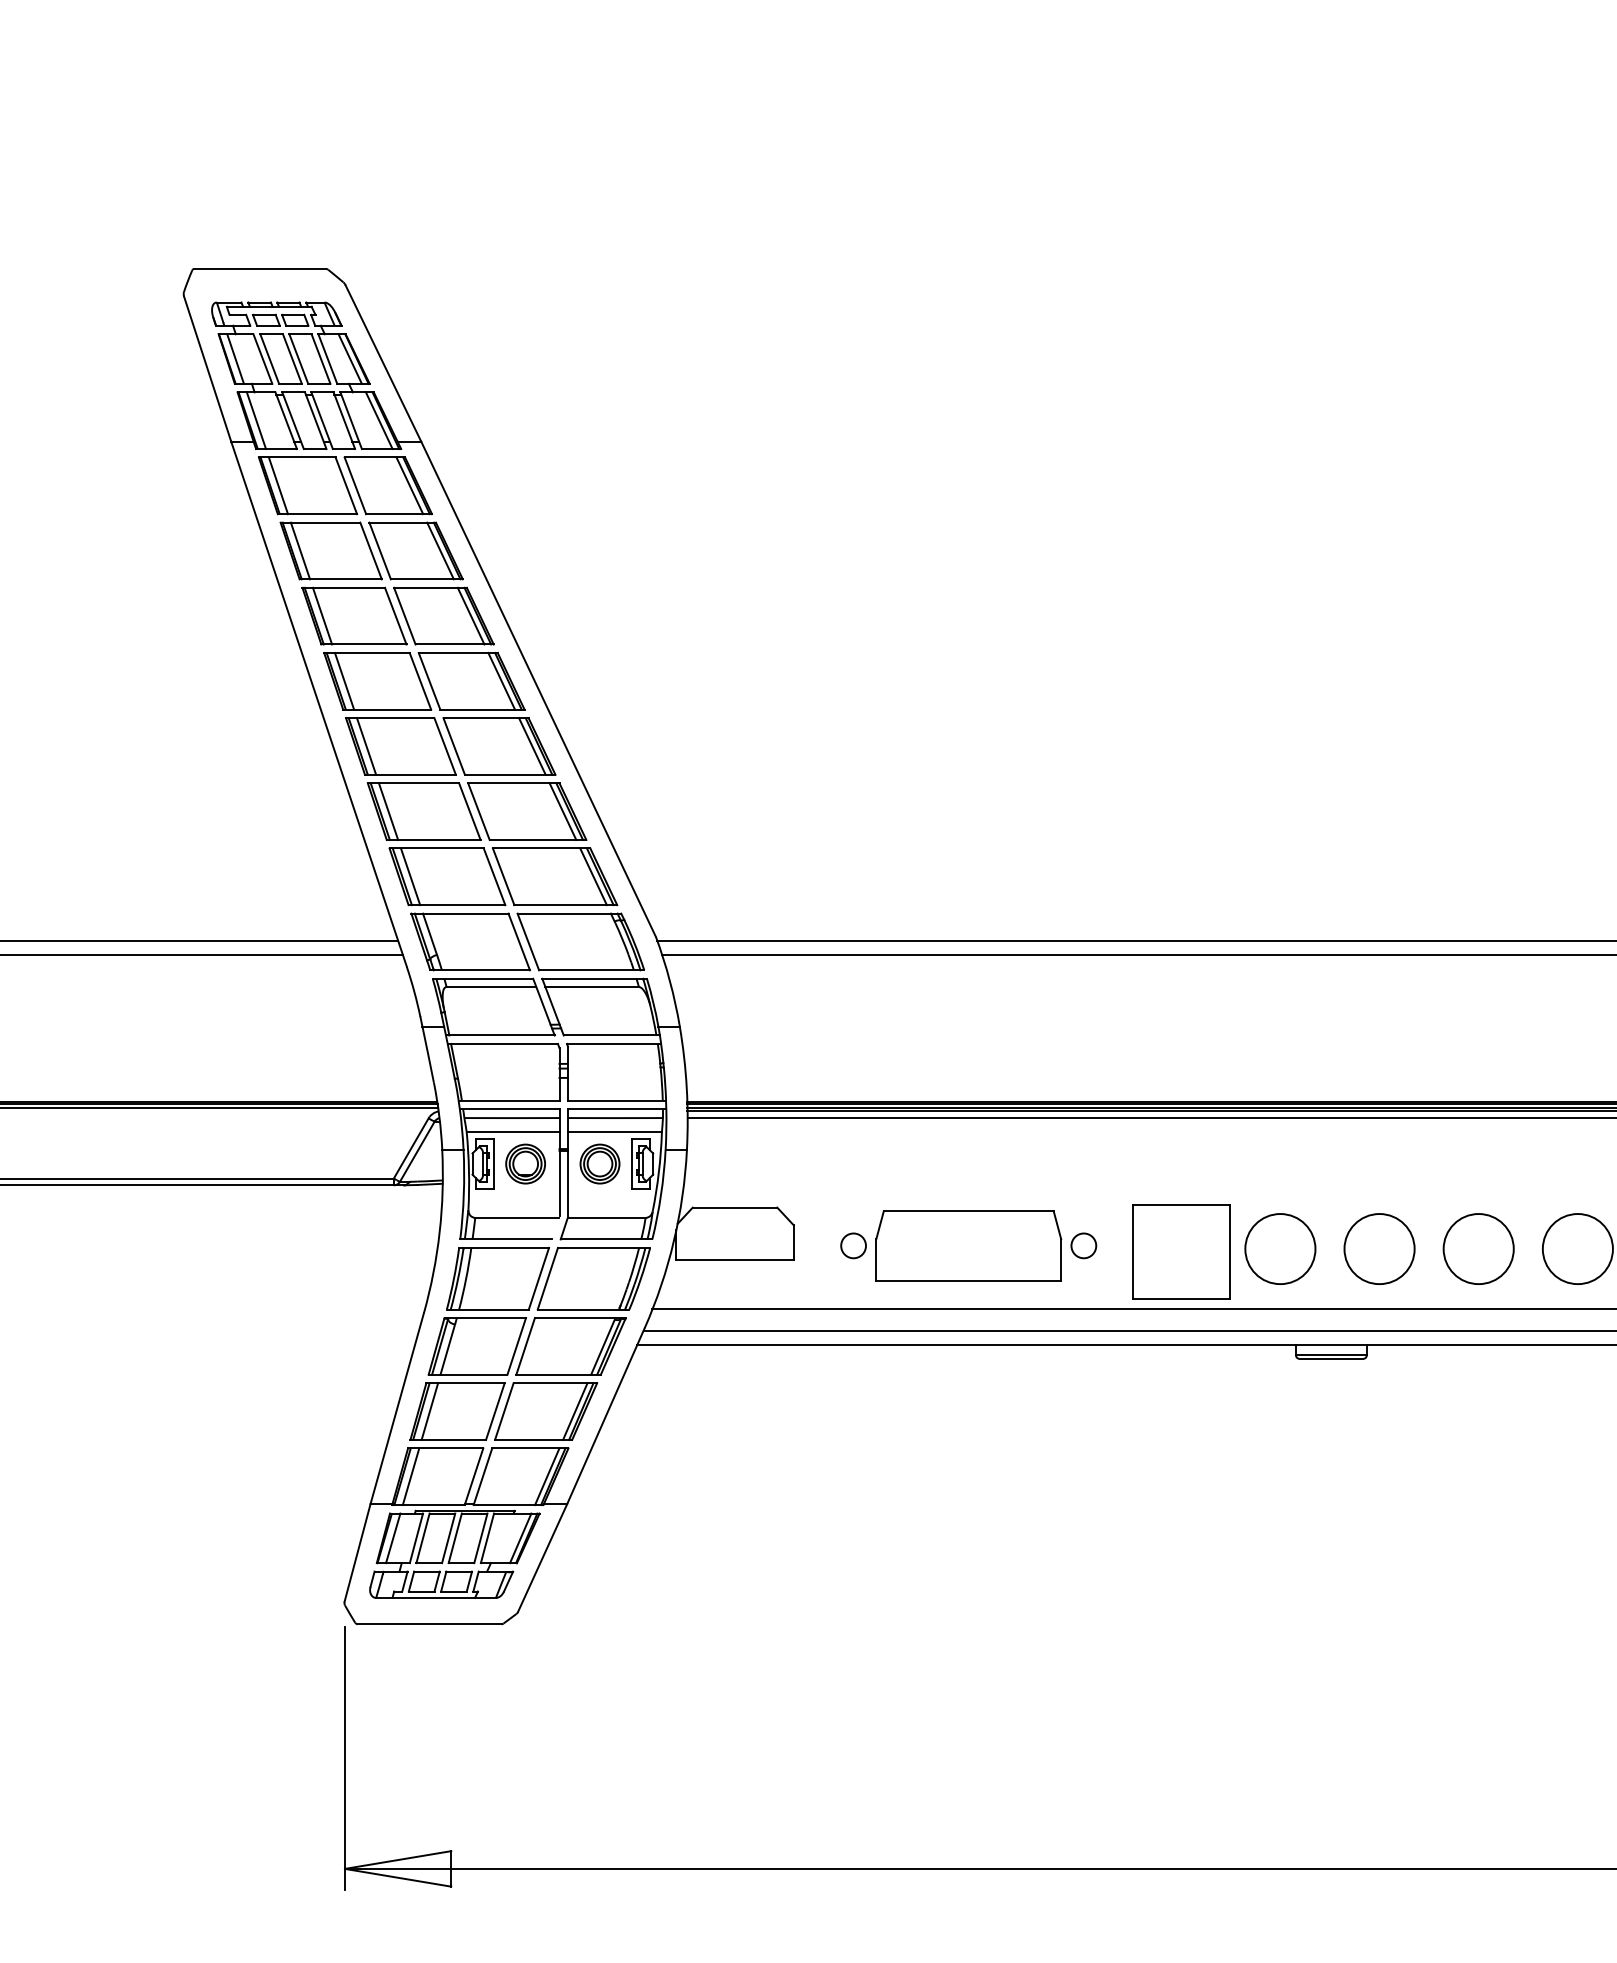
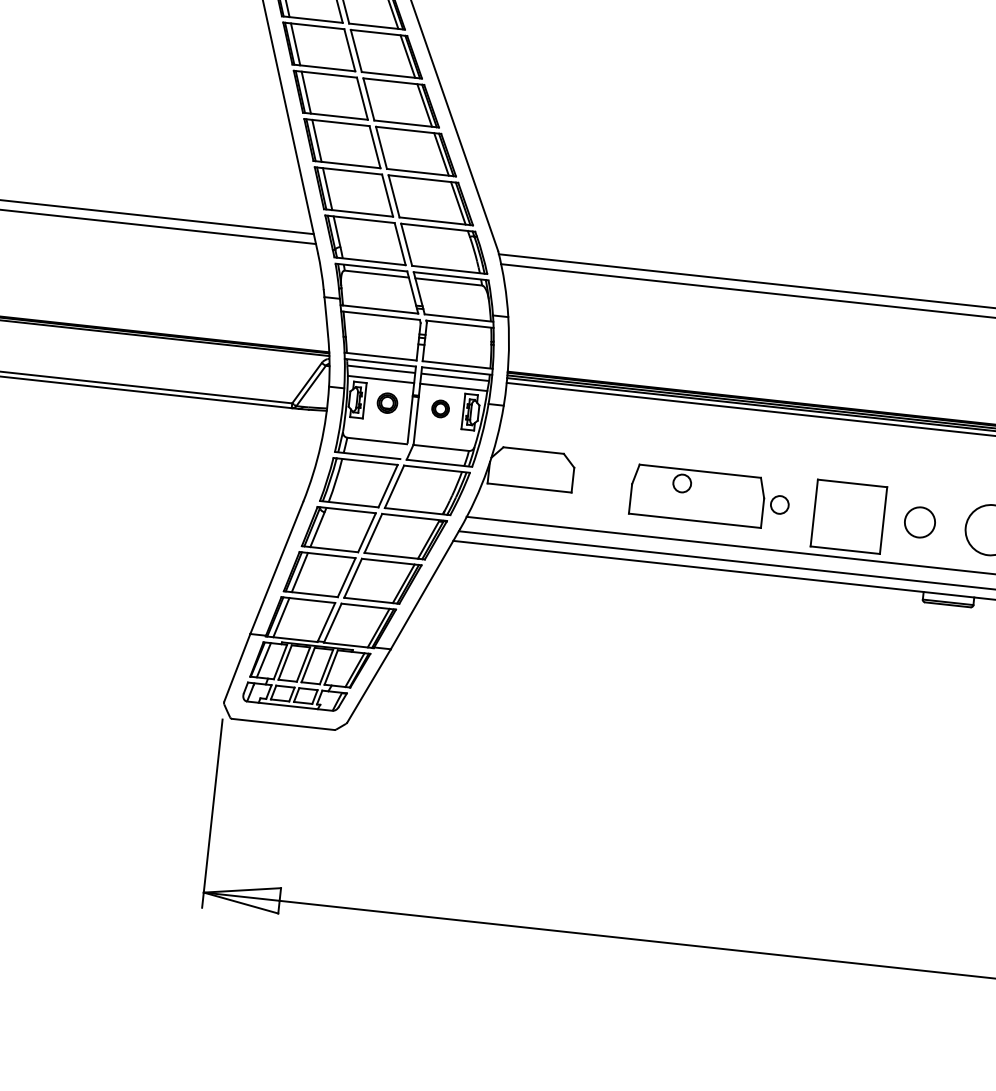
part: (525, 1163) -> (387, 402), size x0.7
part: (599, 1163) -> (440, 408), size x0.6
circle: (853, 1245) -> (682, 483), moved
circle: (1280, 1248) -> (920, 522), size x0.6

